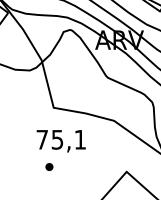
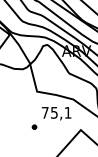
text: (61, 140) -> (56, 113), moved

